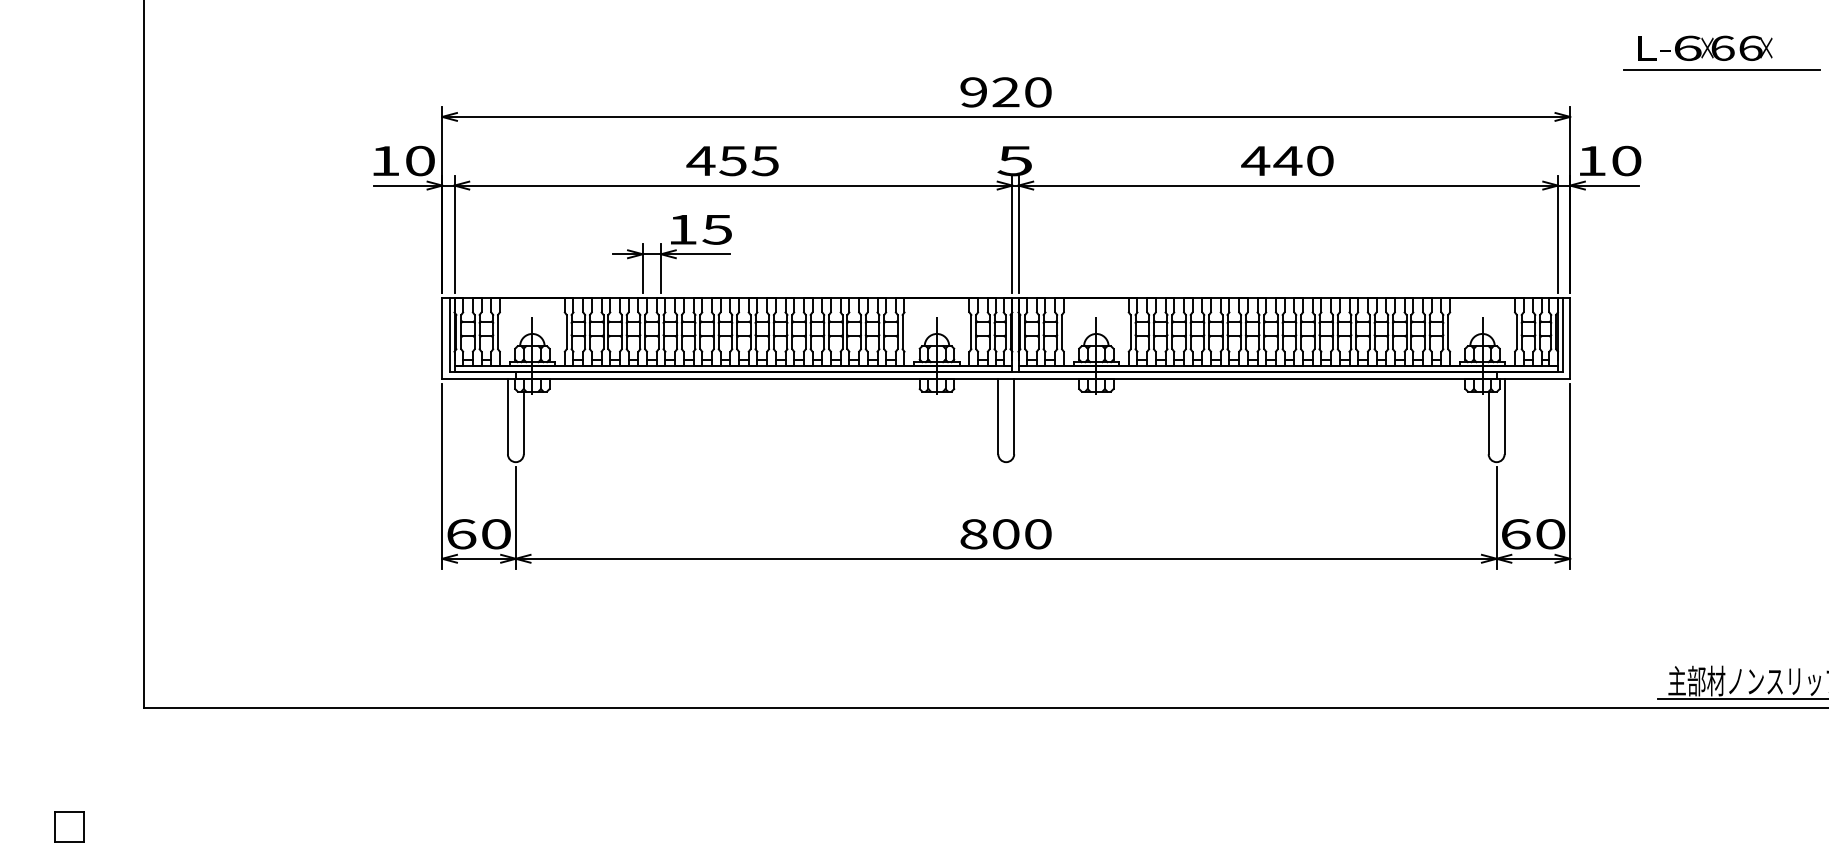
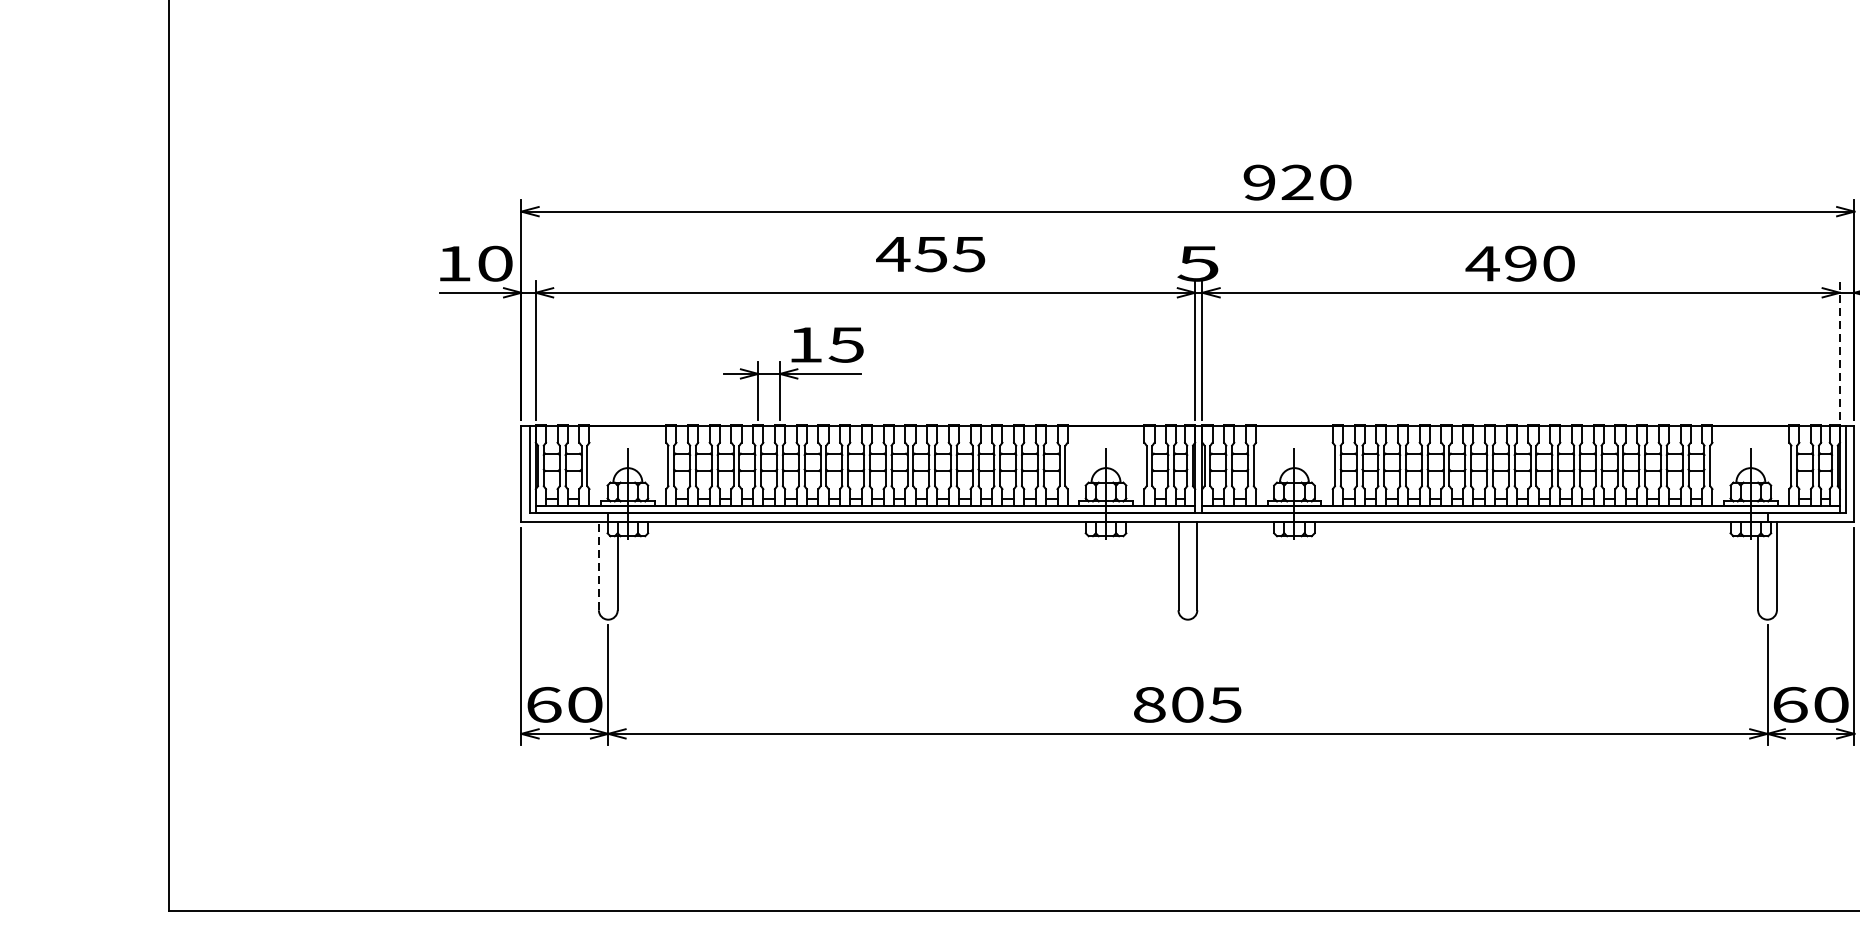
text: (1005, 92) -> (1296, 182), moved
text: (1287, 160) -> (1520, 263), 440 -> 490
text: (732, 161) -> (930, 254), moved
line: (1557, 234) -> (1839, 350), solid -> dashed
line: (507, 416) -> (598, 565), solid -> dashed
text: (1037, 534) -> (1224, 705), 800 -> 805

